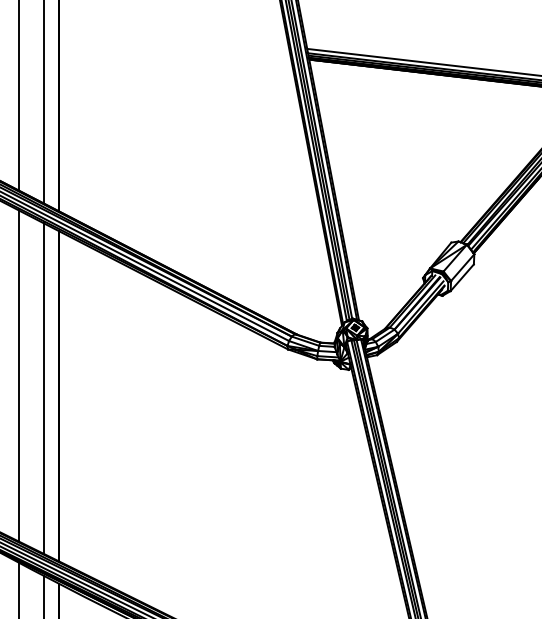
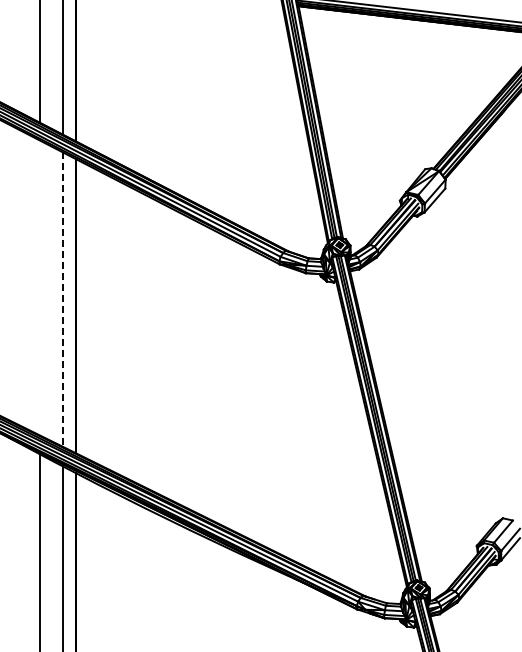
line: (19, 375) -> (40, 287), removed
line: (44, 388) -> (62, 299), solid -> dashed

